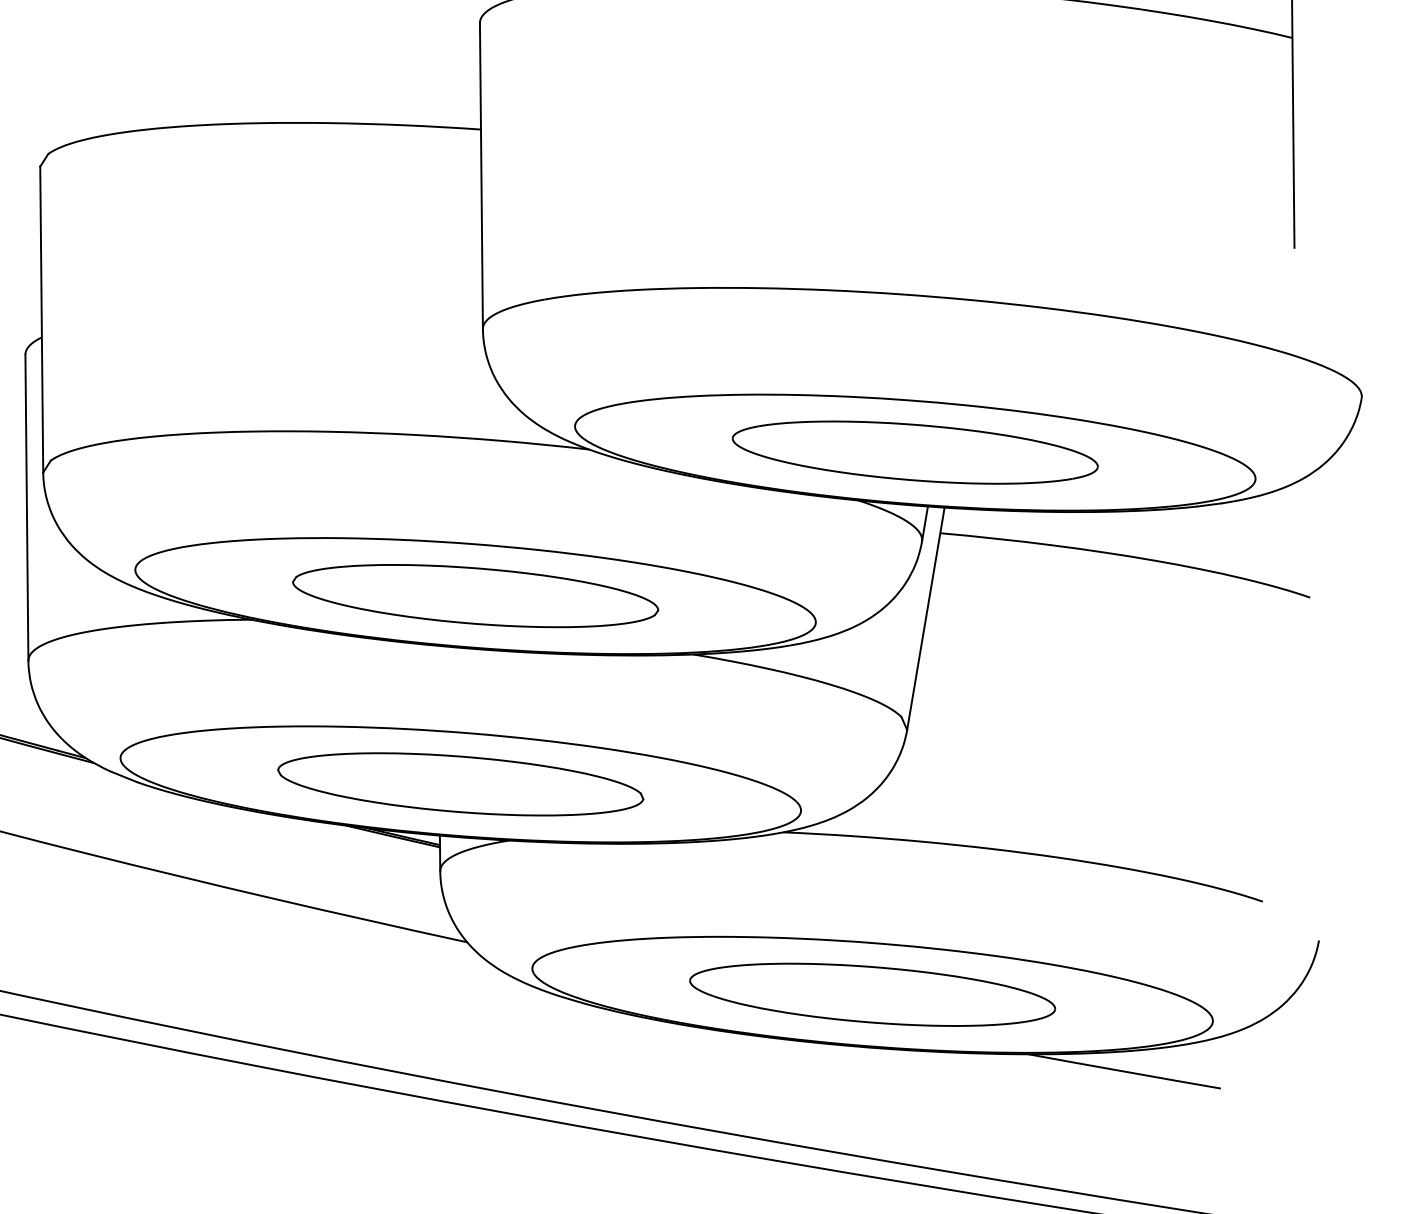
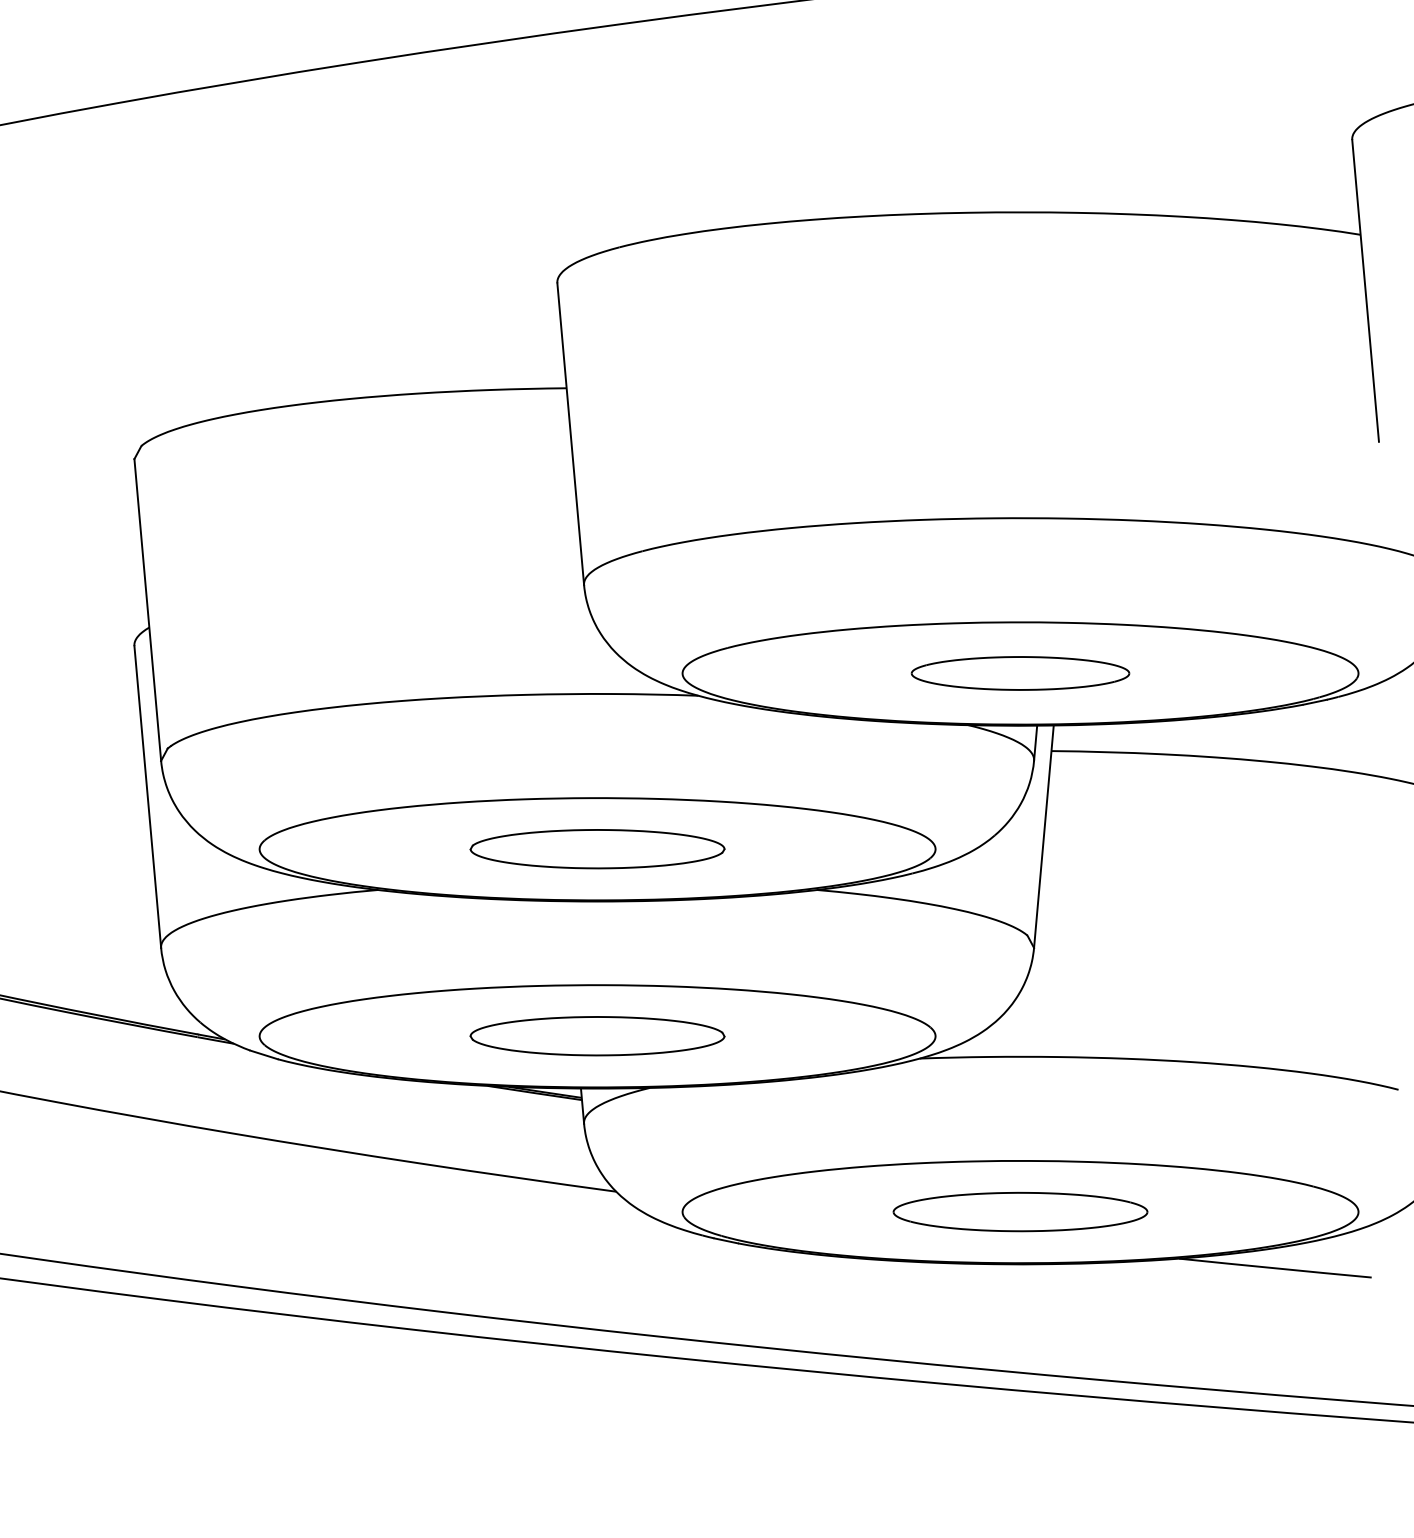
part: (915, 452) -> (1020, 673), size x0.6
part: (475, 595) -> (597, 848), size x0.7
part: (460, 783) -> (597, 1035), size x0.7
part: (872, 994) -> (1020, 1211), size x0.7

